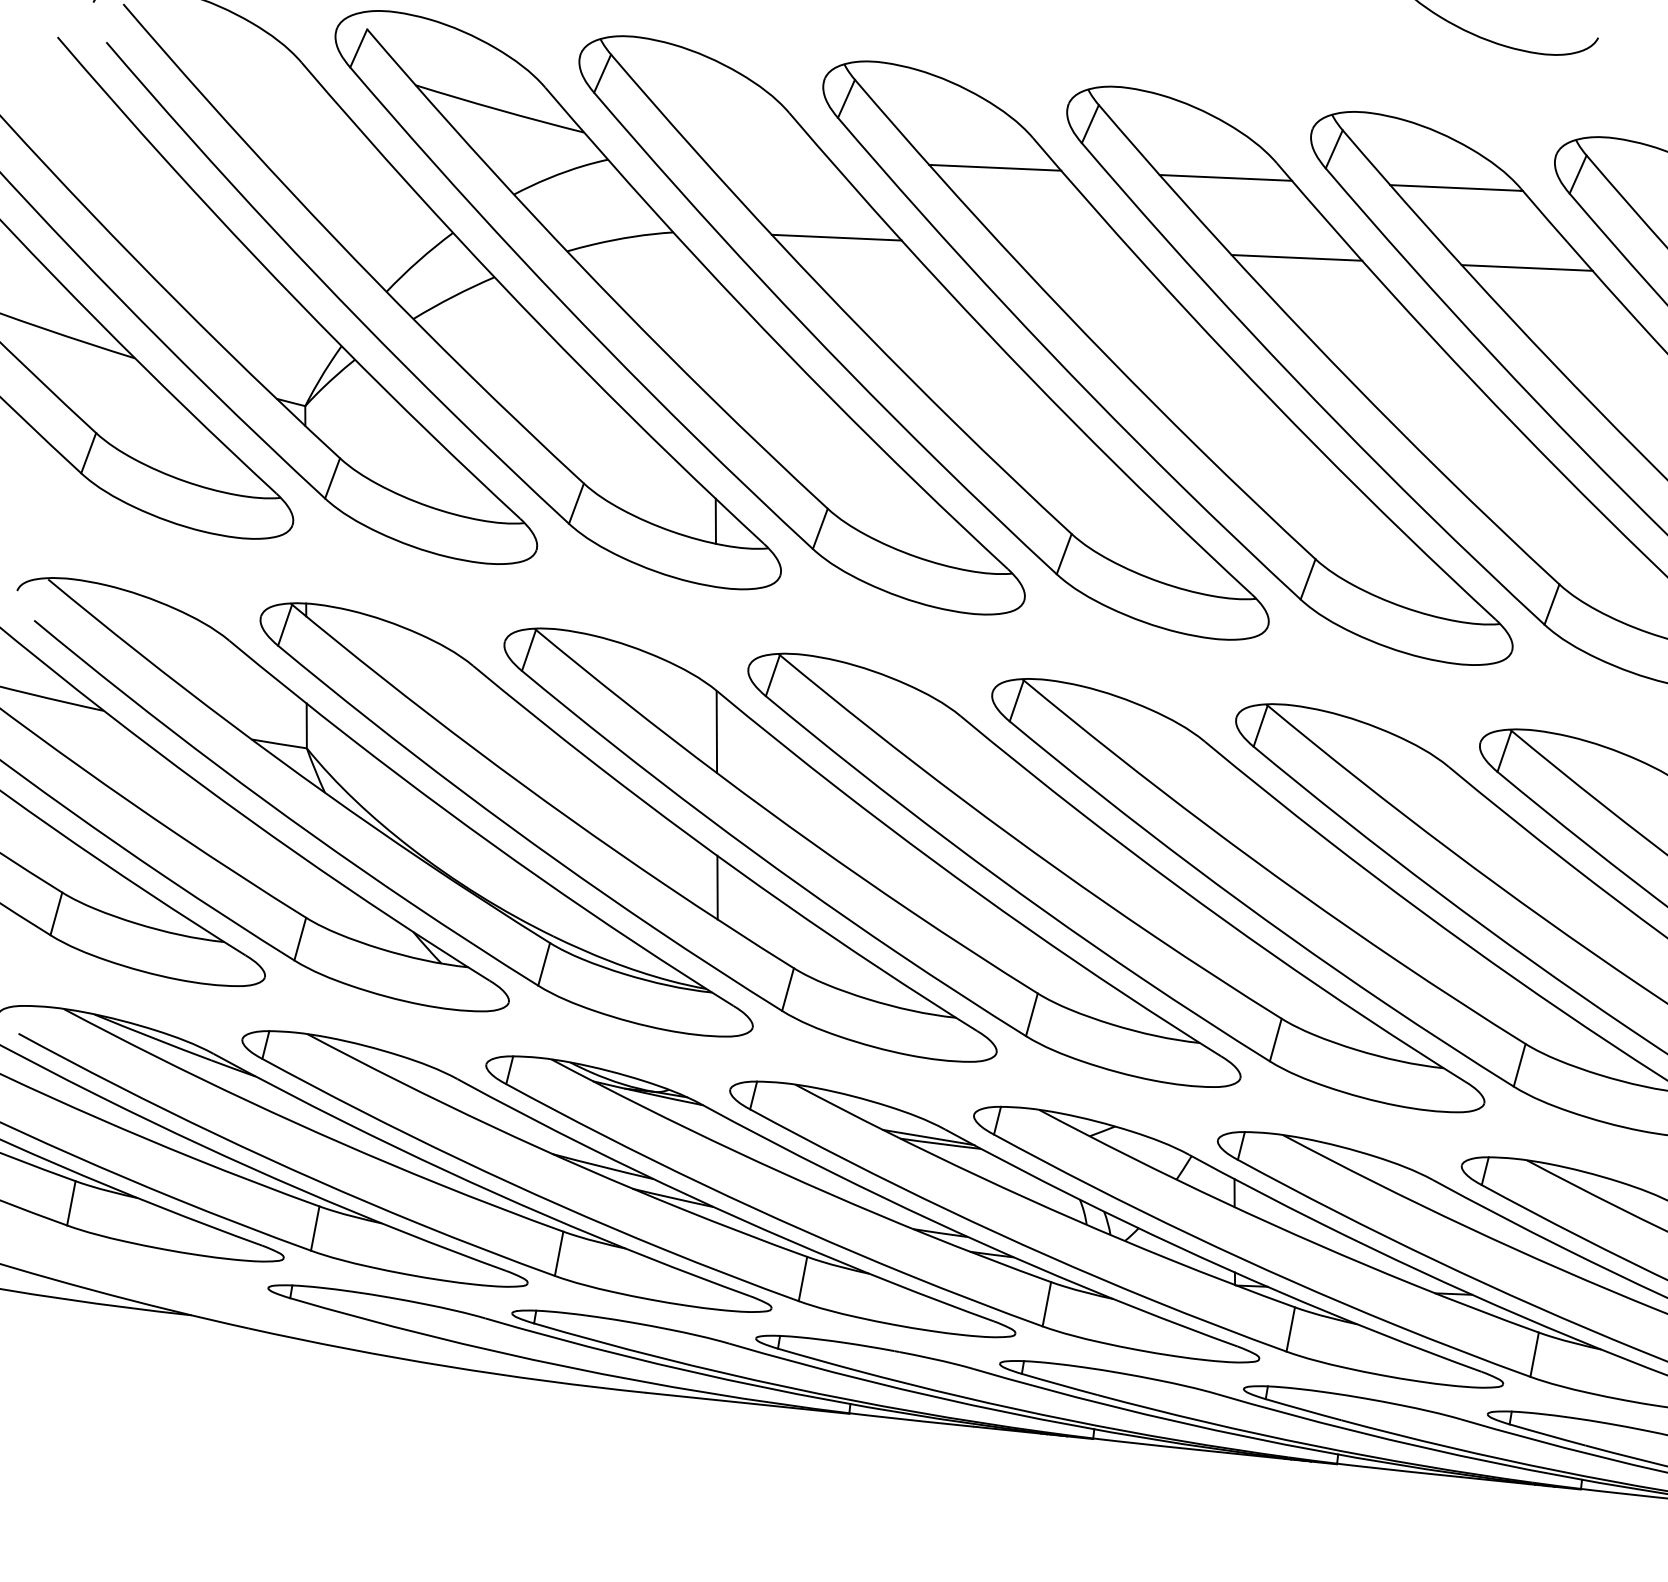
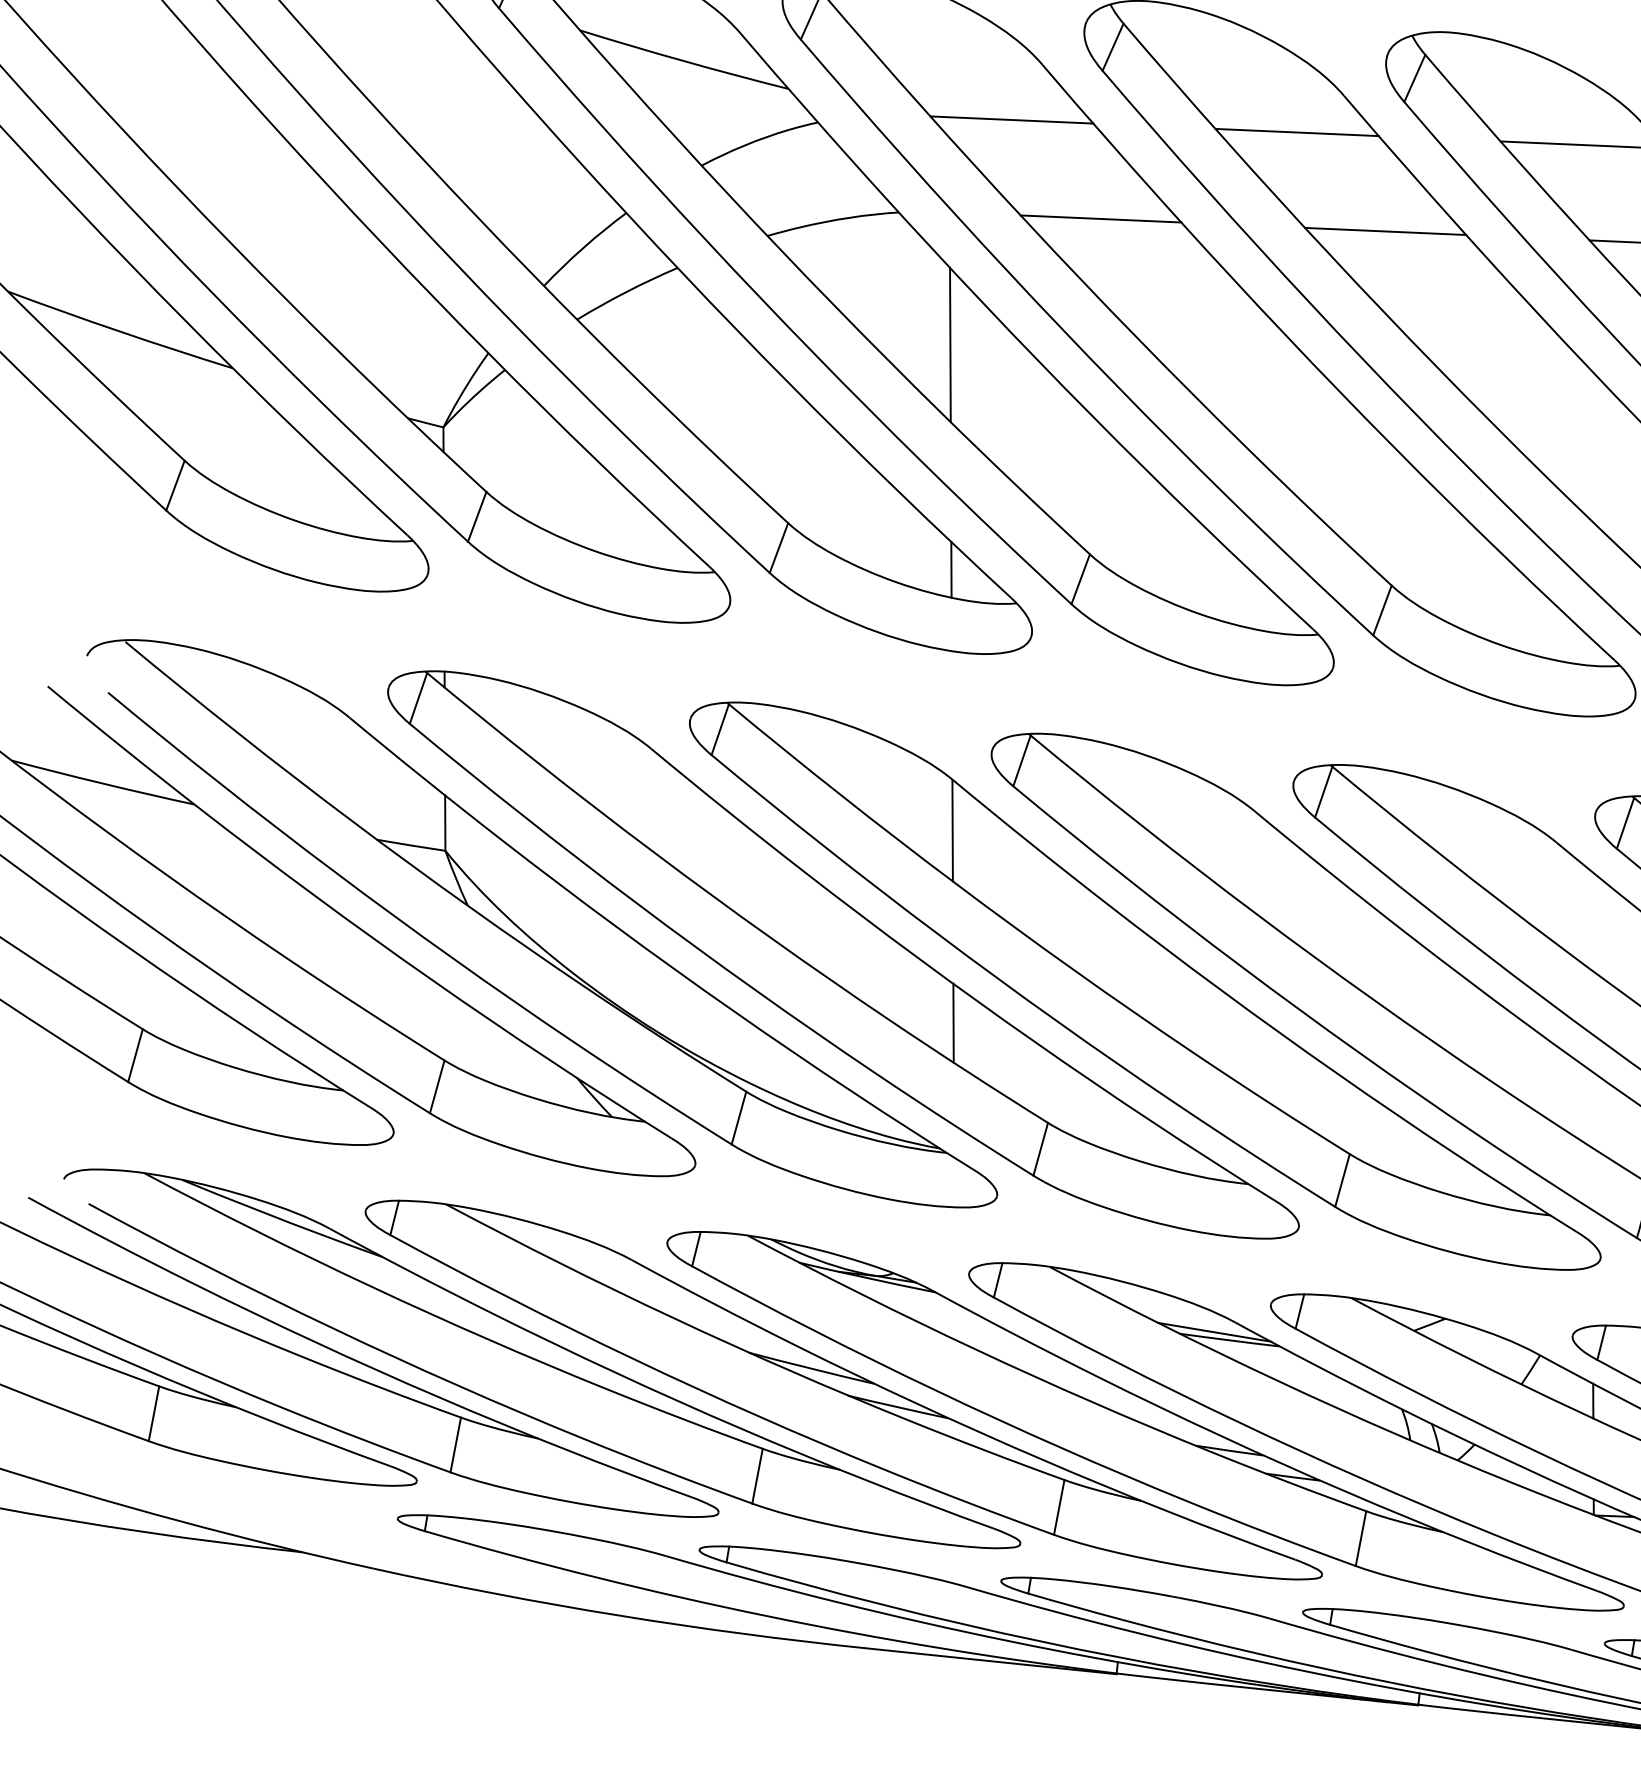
line: (764, 157) -> (1011, 119), added
line: (1066, 247) -> (1385, 231), added
line: (714, 339) -> (949, 344), added

